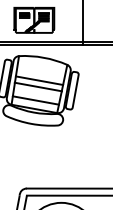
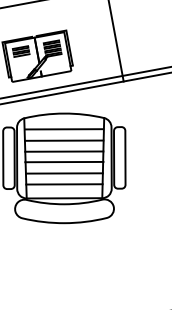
line: (41, 66) -> (63, 128), added
line: (40, 73) -> (63, 139), added
line: (36, 93) -> (63, 173), added

